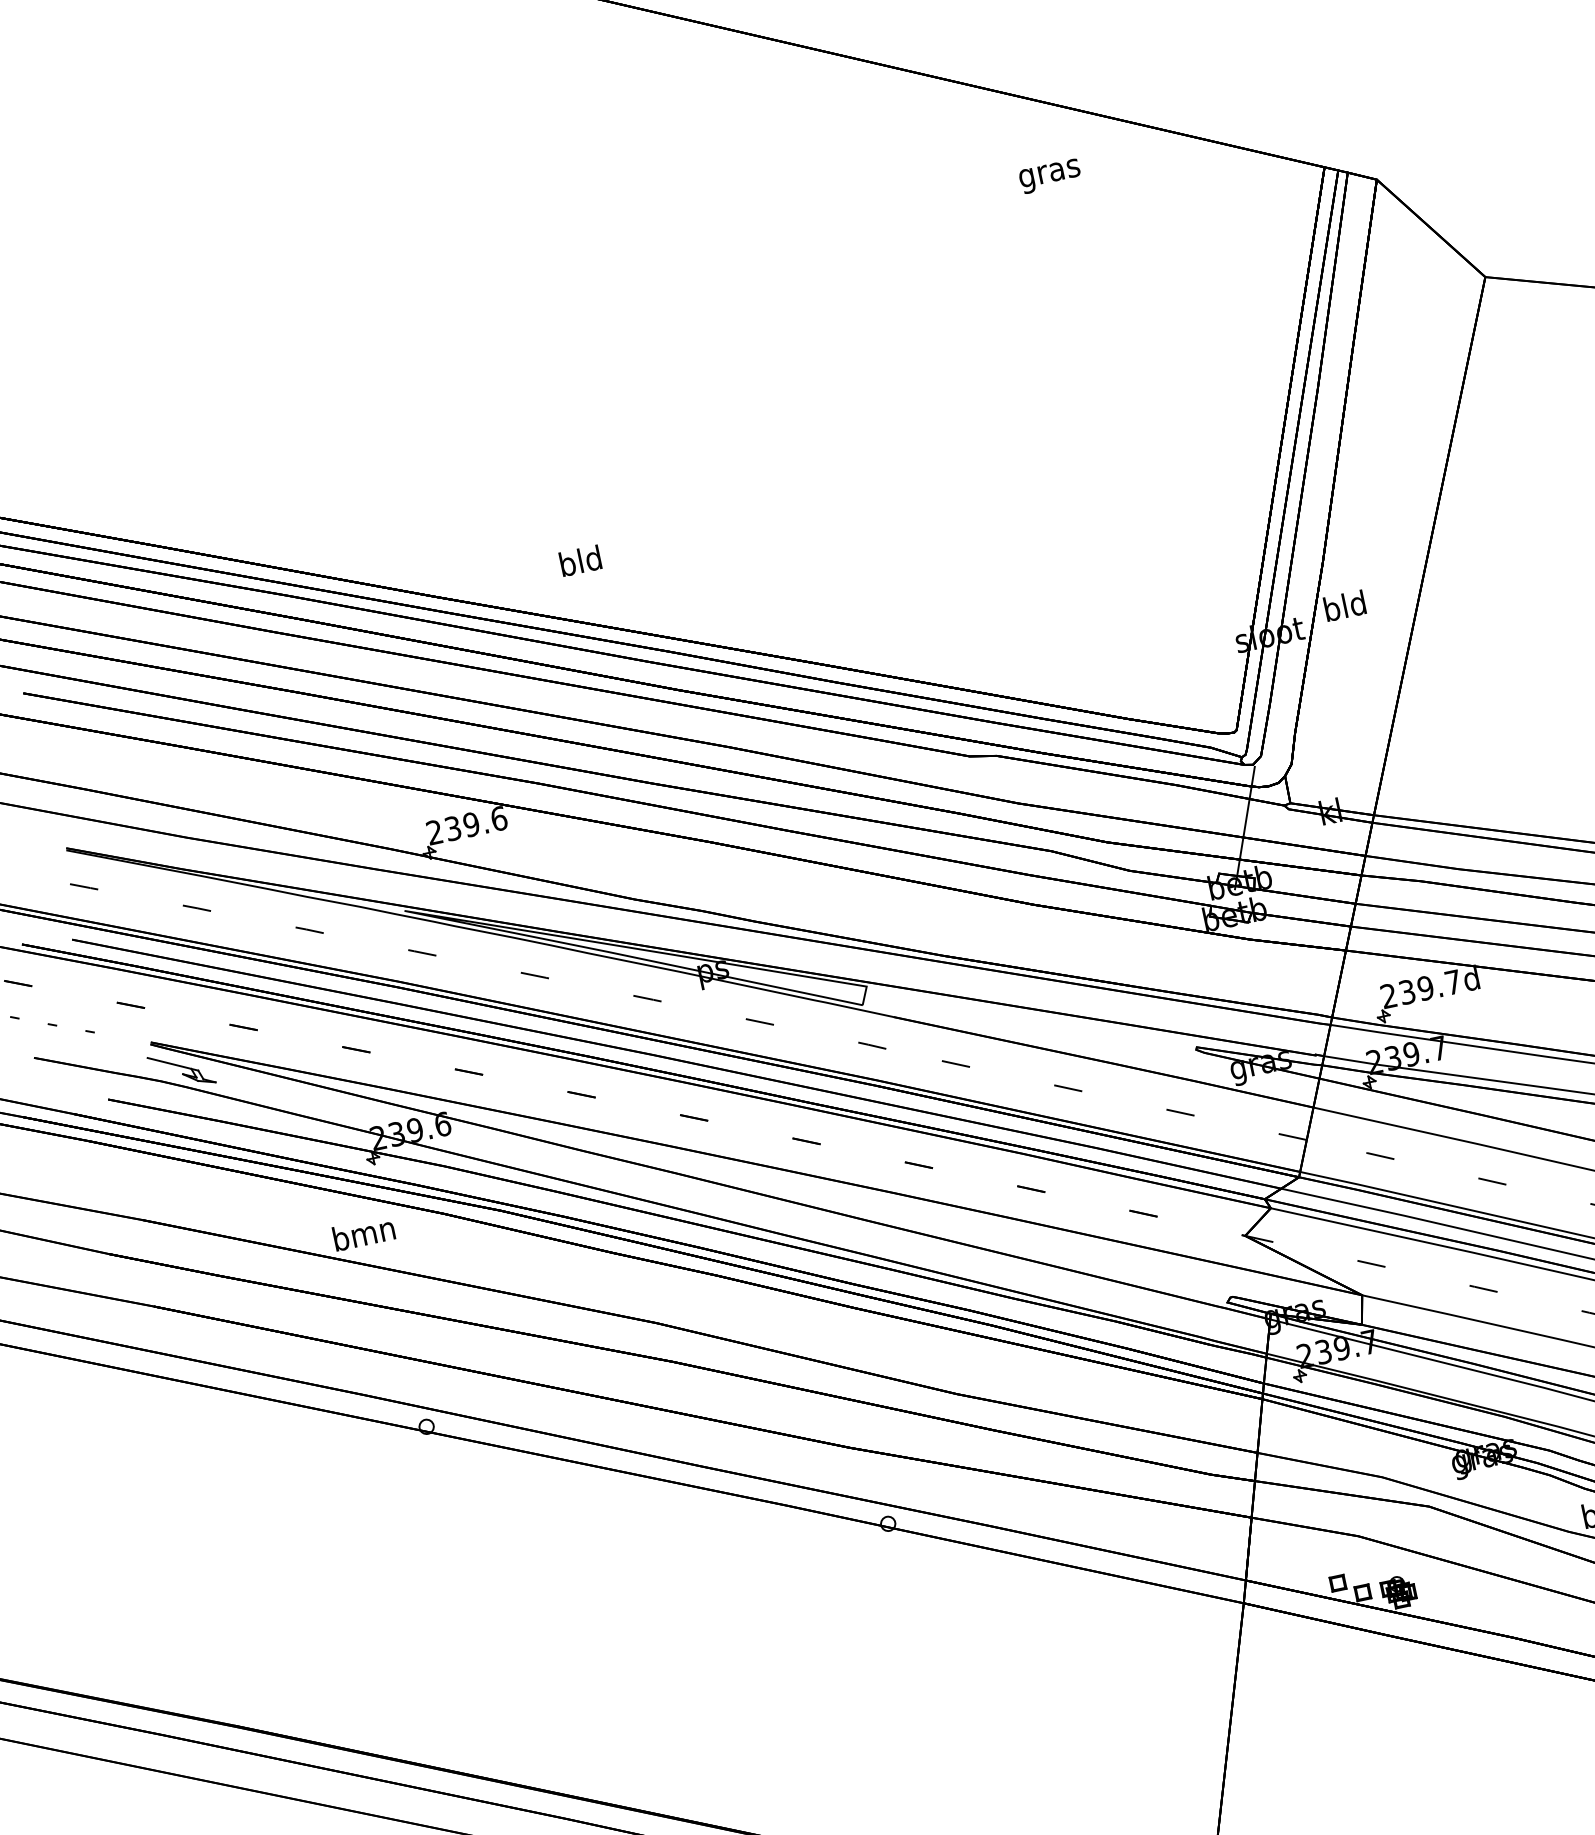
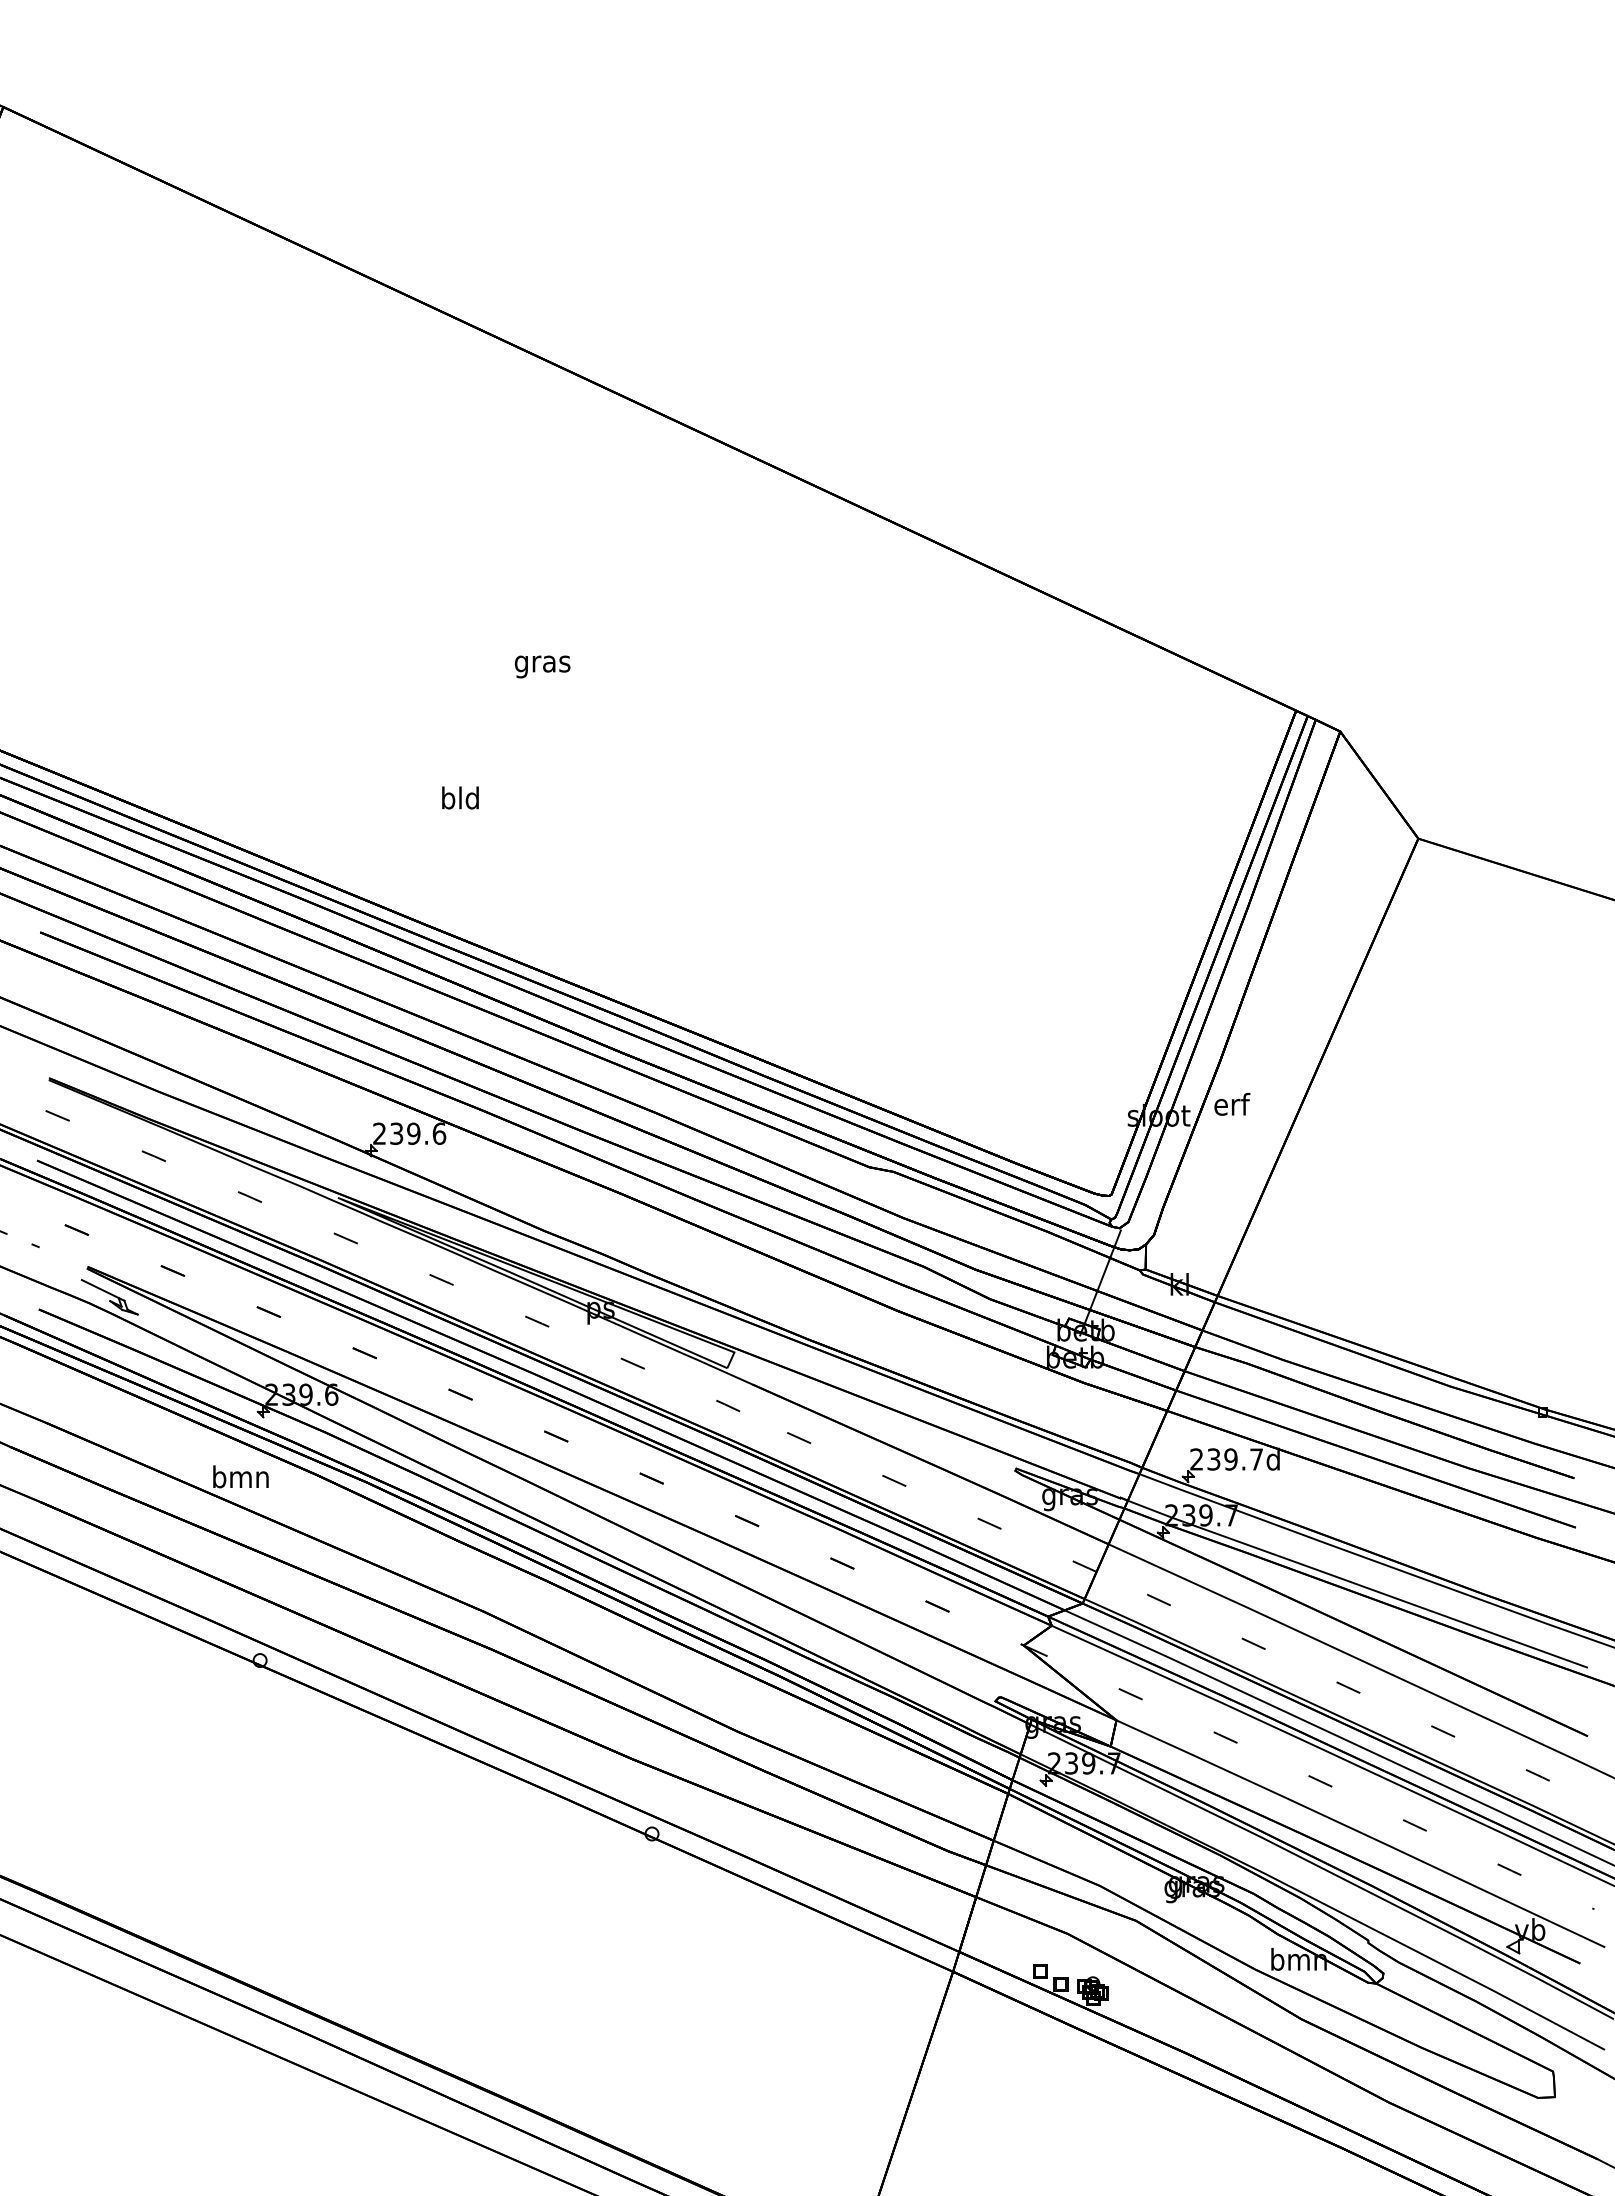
text: (1049, 175) -> (542, 666), moved
text: (580, 560) -> (460, 797), moved
text: (1344, 604) -> (1231, 1103), bld -> erf

